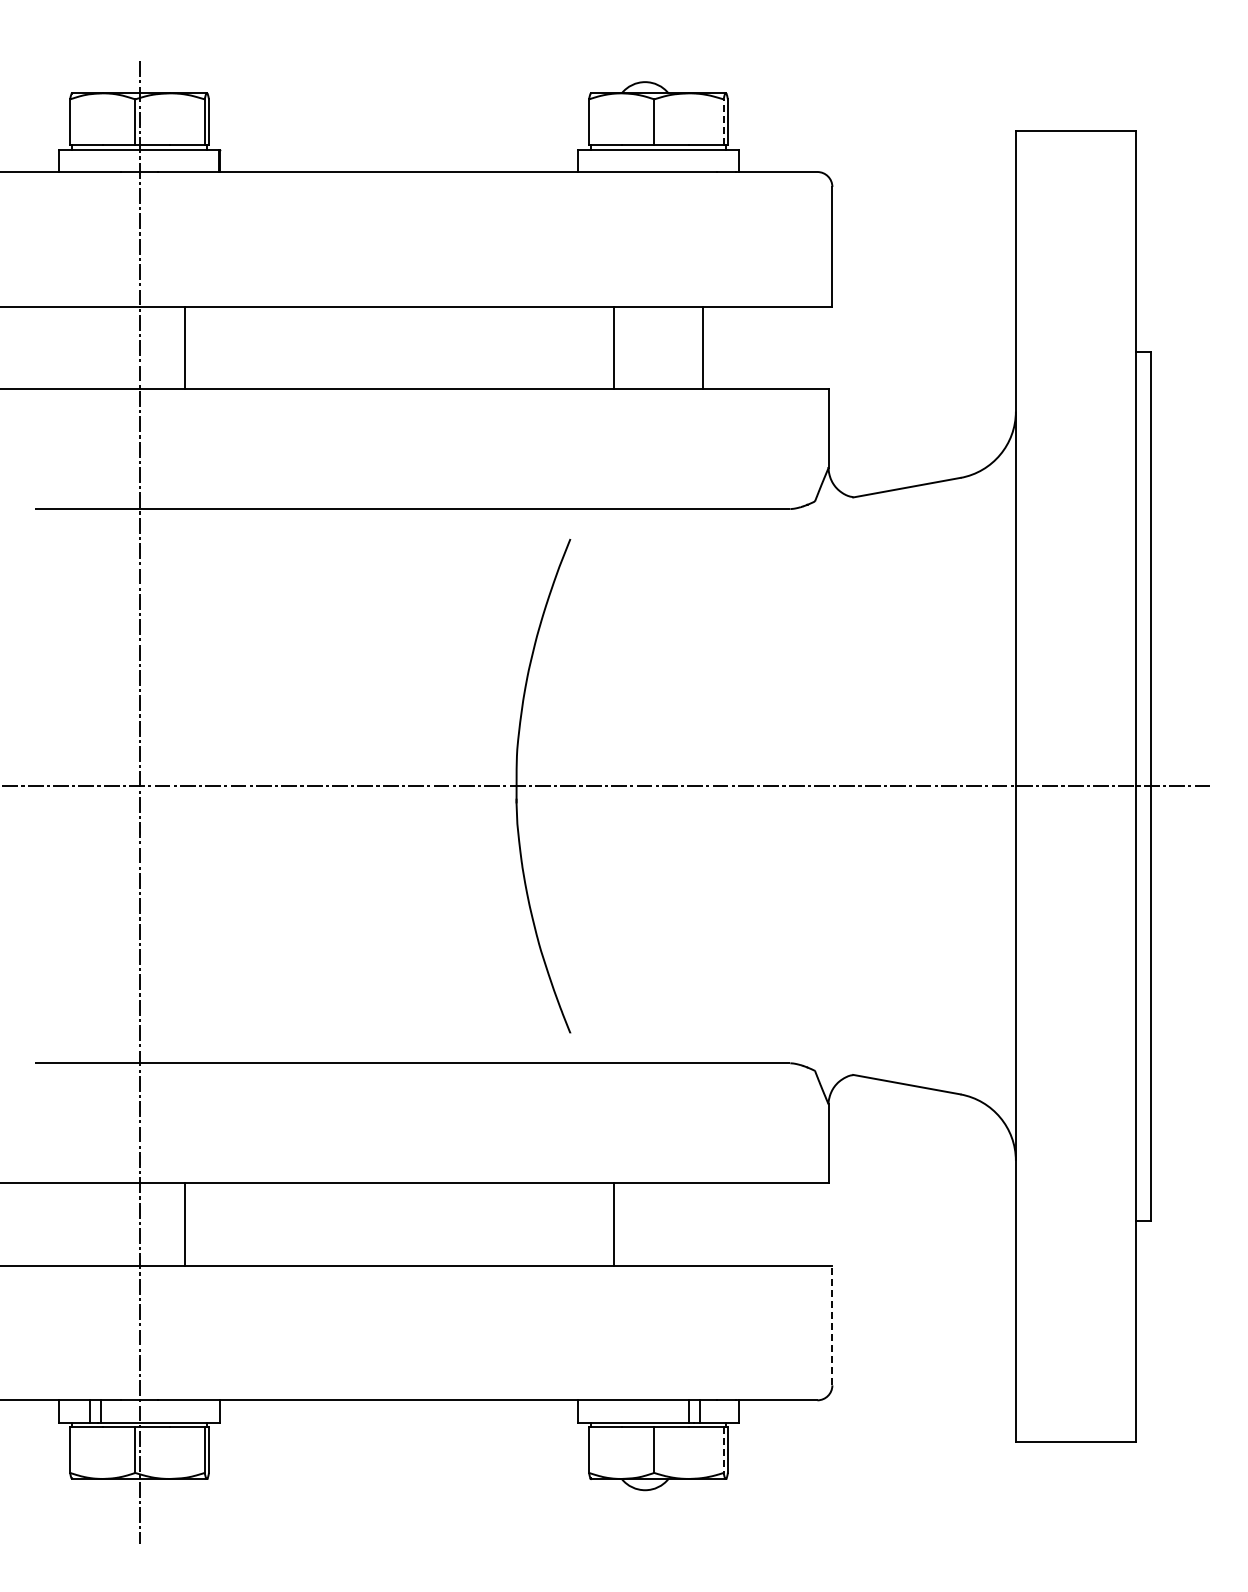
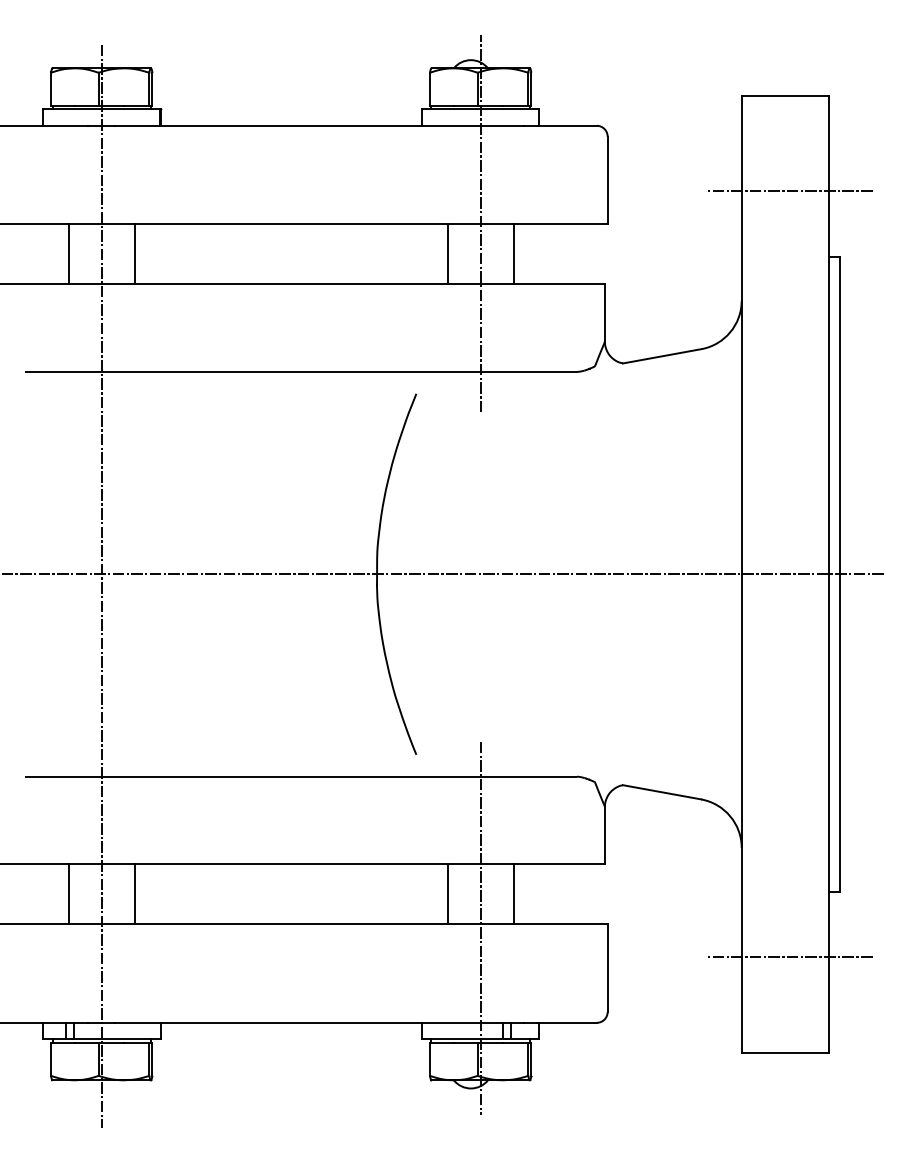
line: (723, 122) -> (528, 89), dashed -> solid
line: (1082, 261) -> (790, 191), added
line: (658, 305) -> (480, 223), added
line: (94, 347) -> (68, 253), added
line: (94, 1224) -> (68, 894), added
line: (703, 1224) -> (513, 894), added
line: (658, 1270) -> (480, 928), added
line: (1082, 1310) -> (790, 957), added
line: (832, 1325) -> (607, 968), dashed -> solid
line: (723, 1450) -> (528, 1059), dashed -> solid

